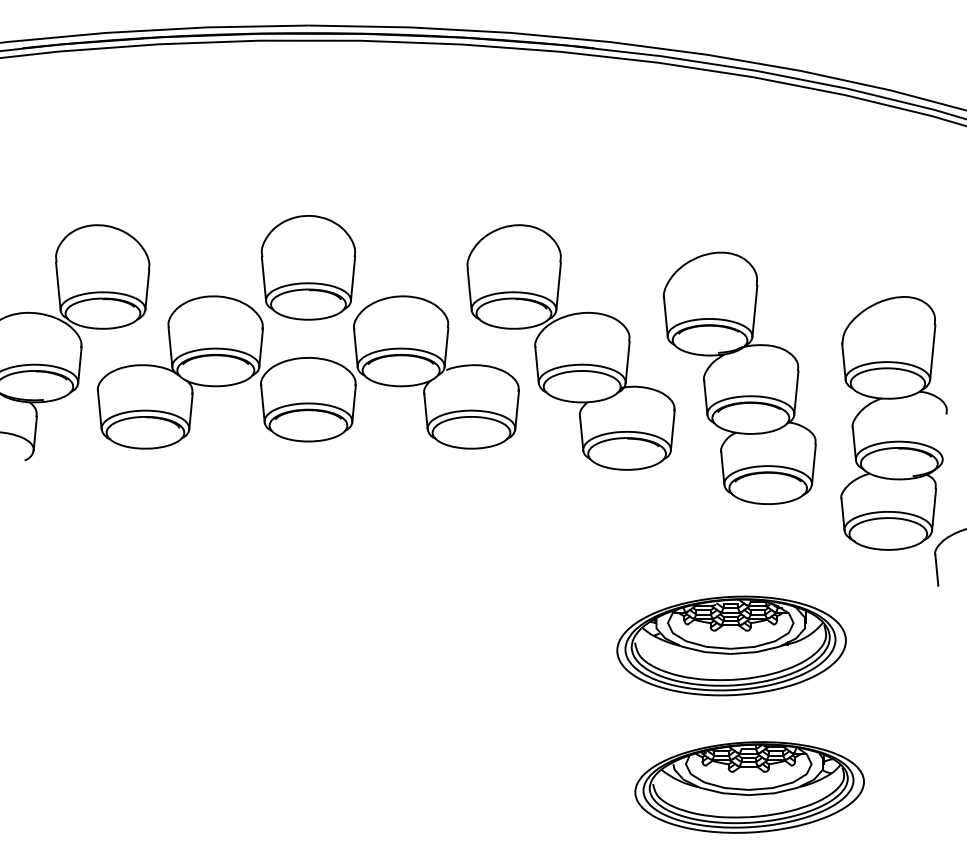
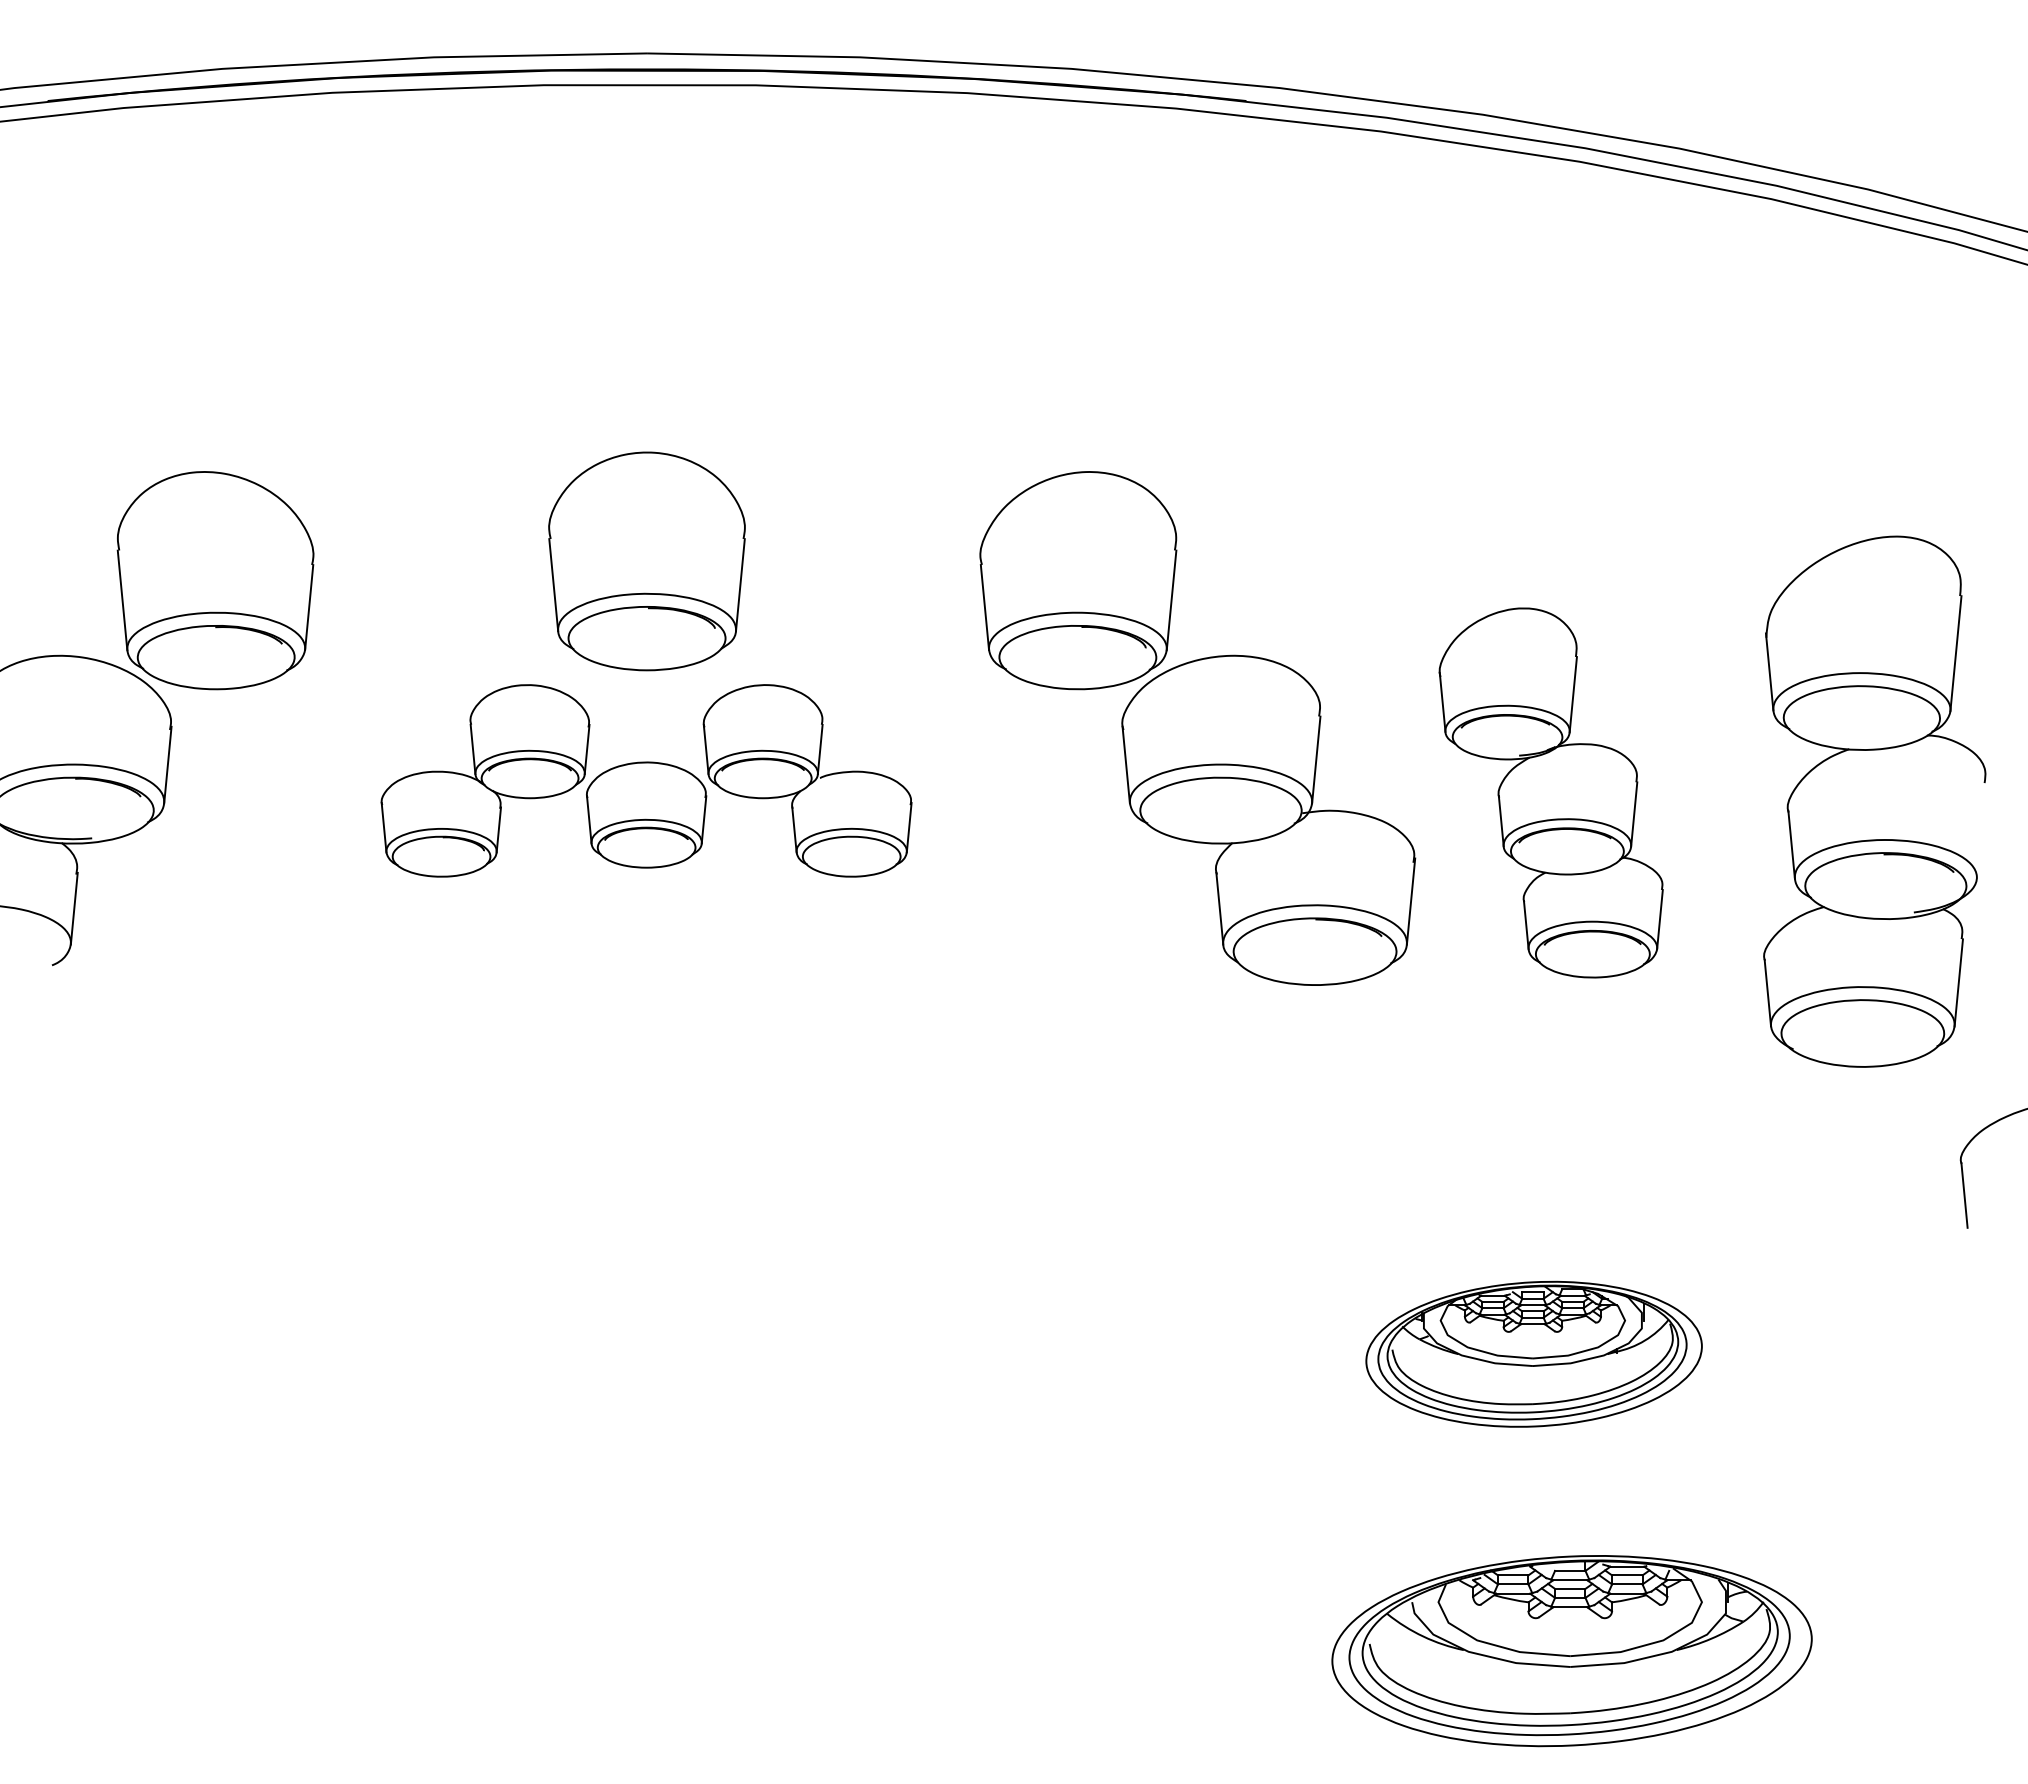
part: (307, 372) -> (644, 780), size x0.6
part: (739, 377) -> (1550, 791), size x0.7
part: (894, 440) -> (1875, 837), moved
part: (731, 645) -> (1533, 1353), size x0.7

